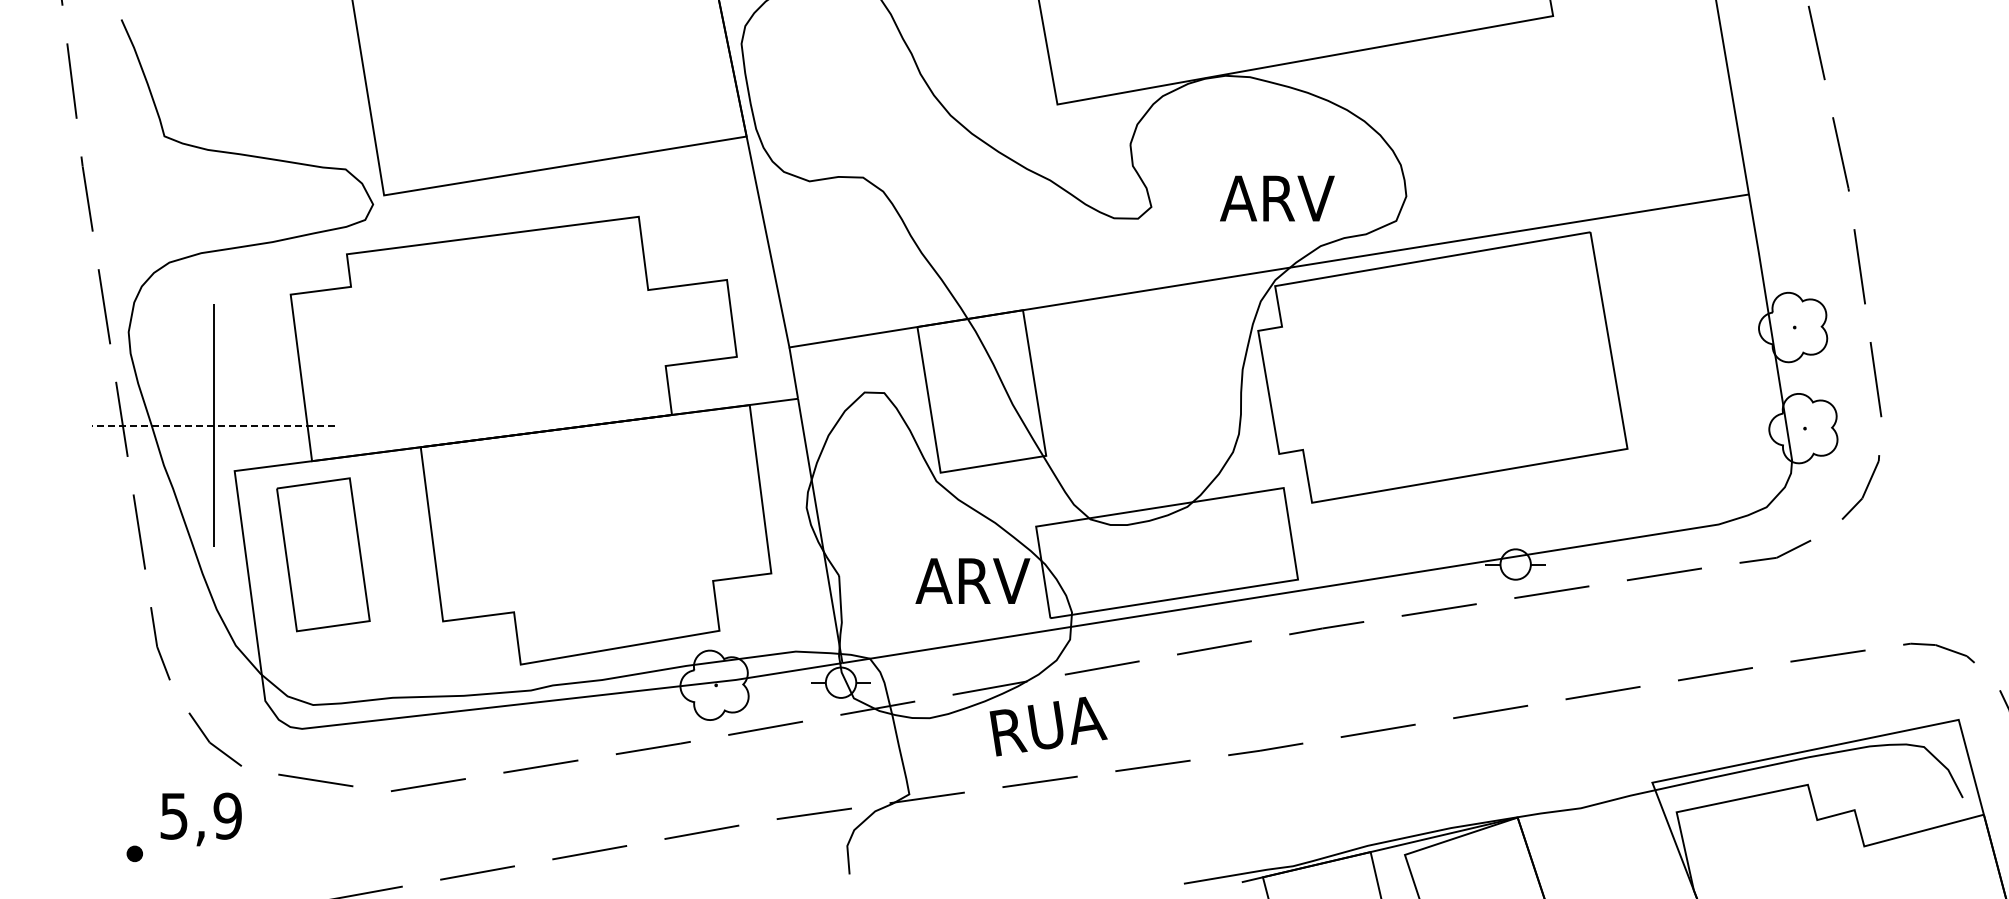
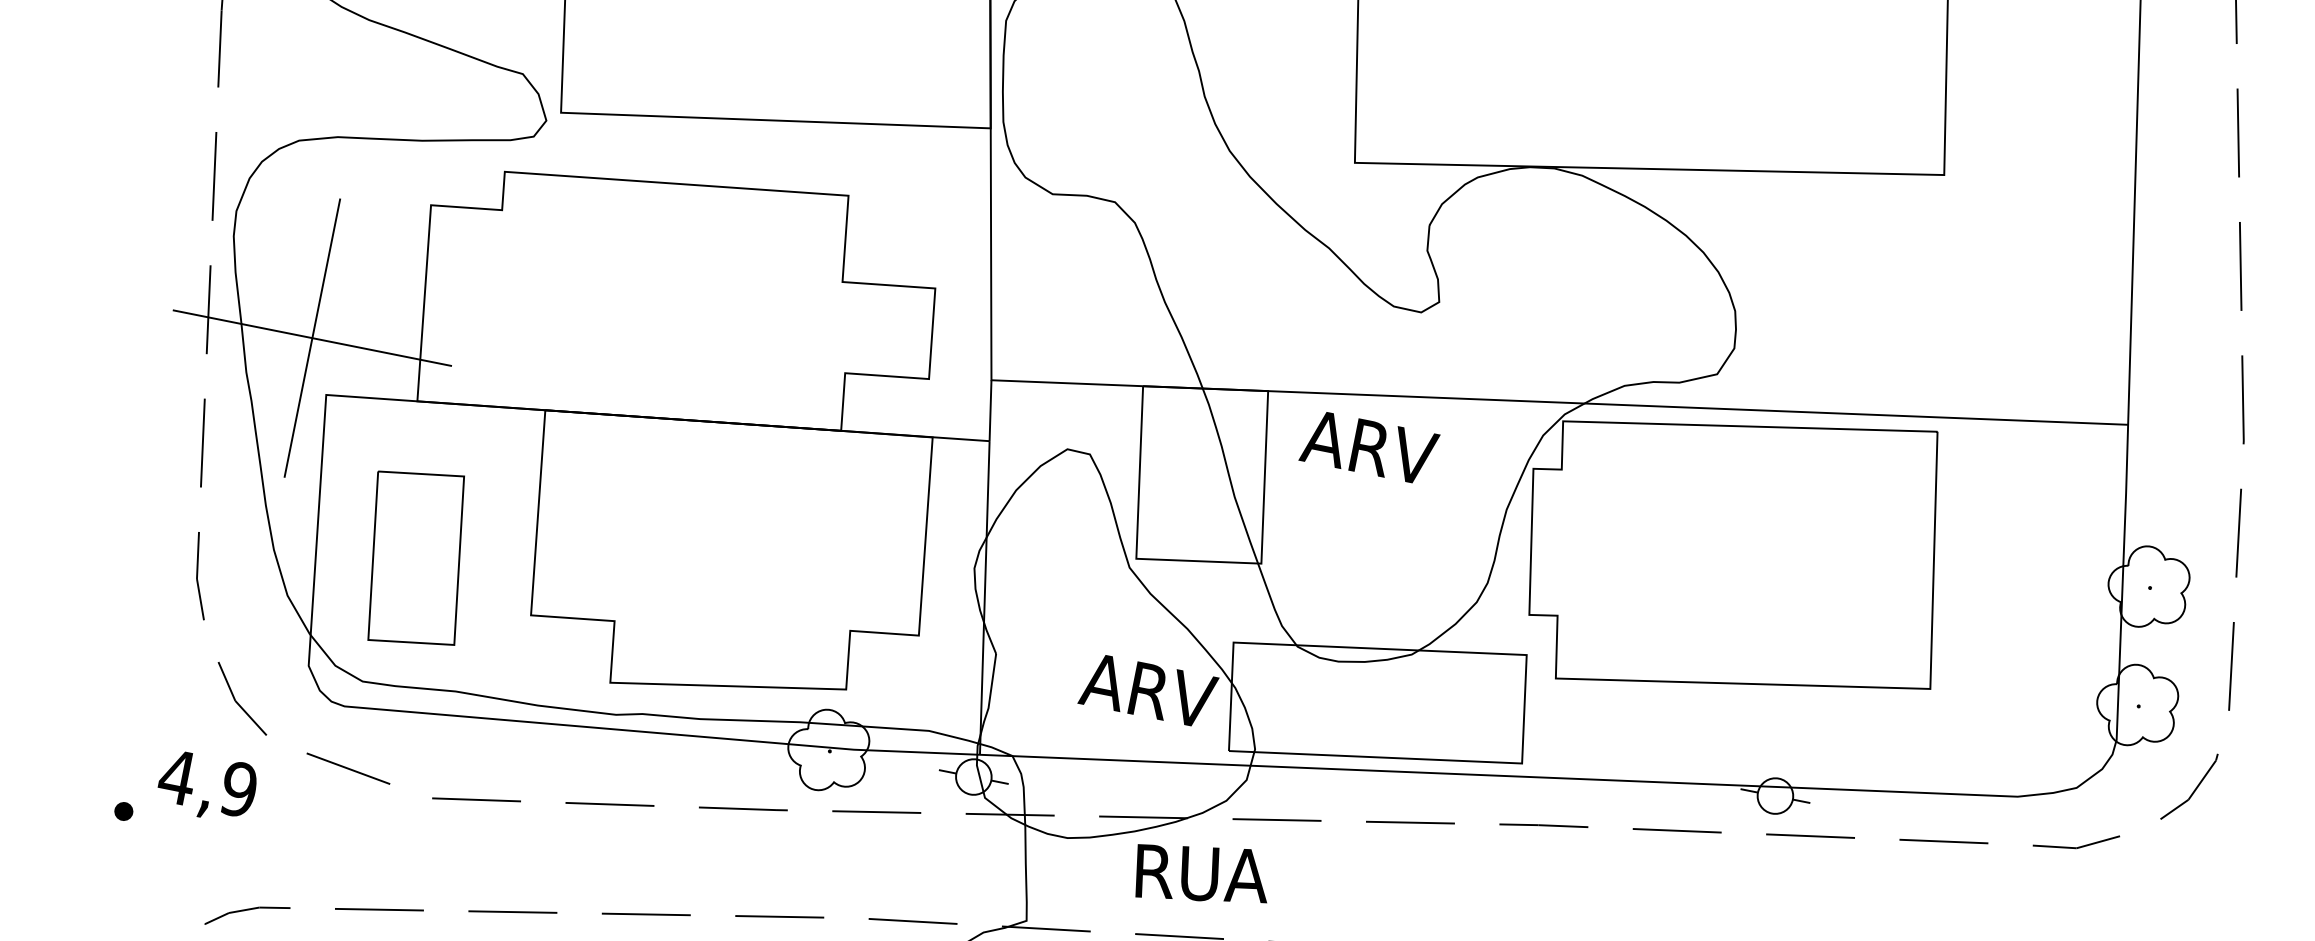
text: (1277, 198) -> (1369, 447), moved
line: (213, 425) -> (312, 337), dashed -> solid
part: (323, 554) -> (416, 557), moved
text: (173, 816) -> (176, 777), 5,9 -> 4,9

